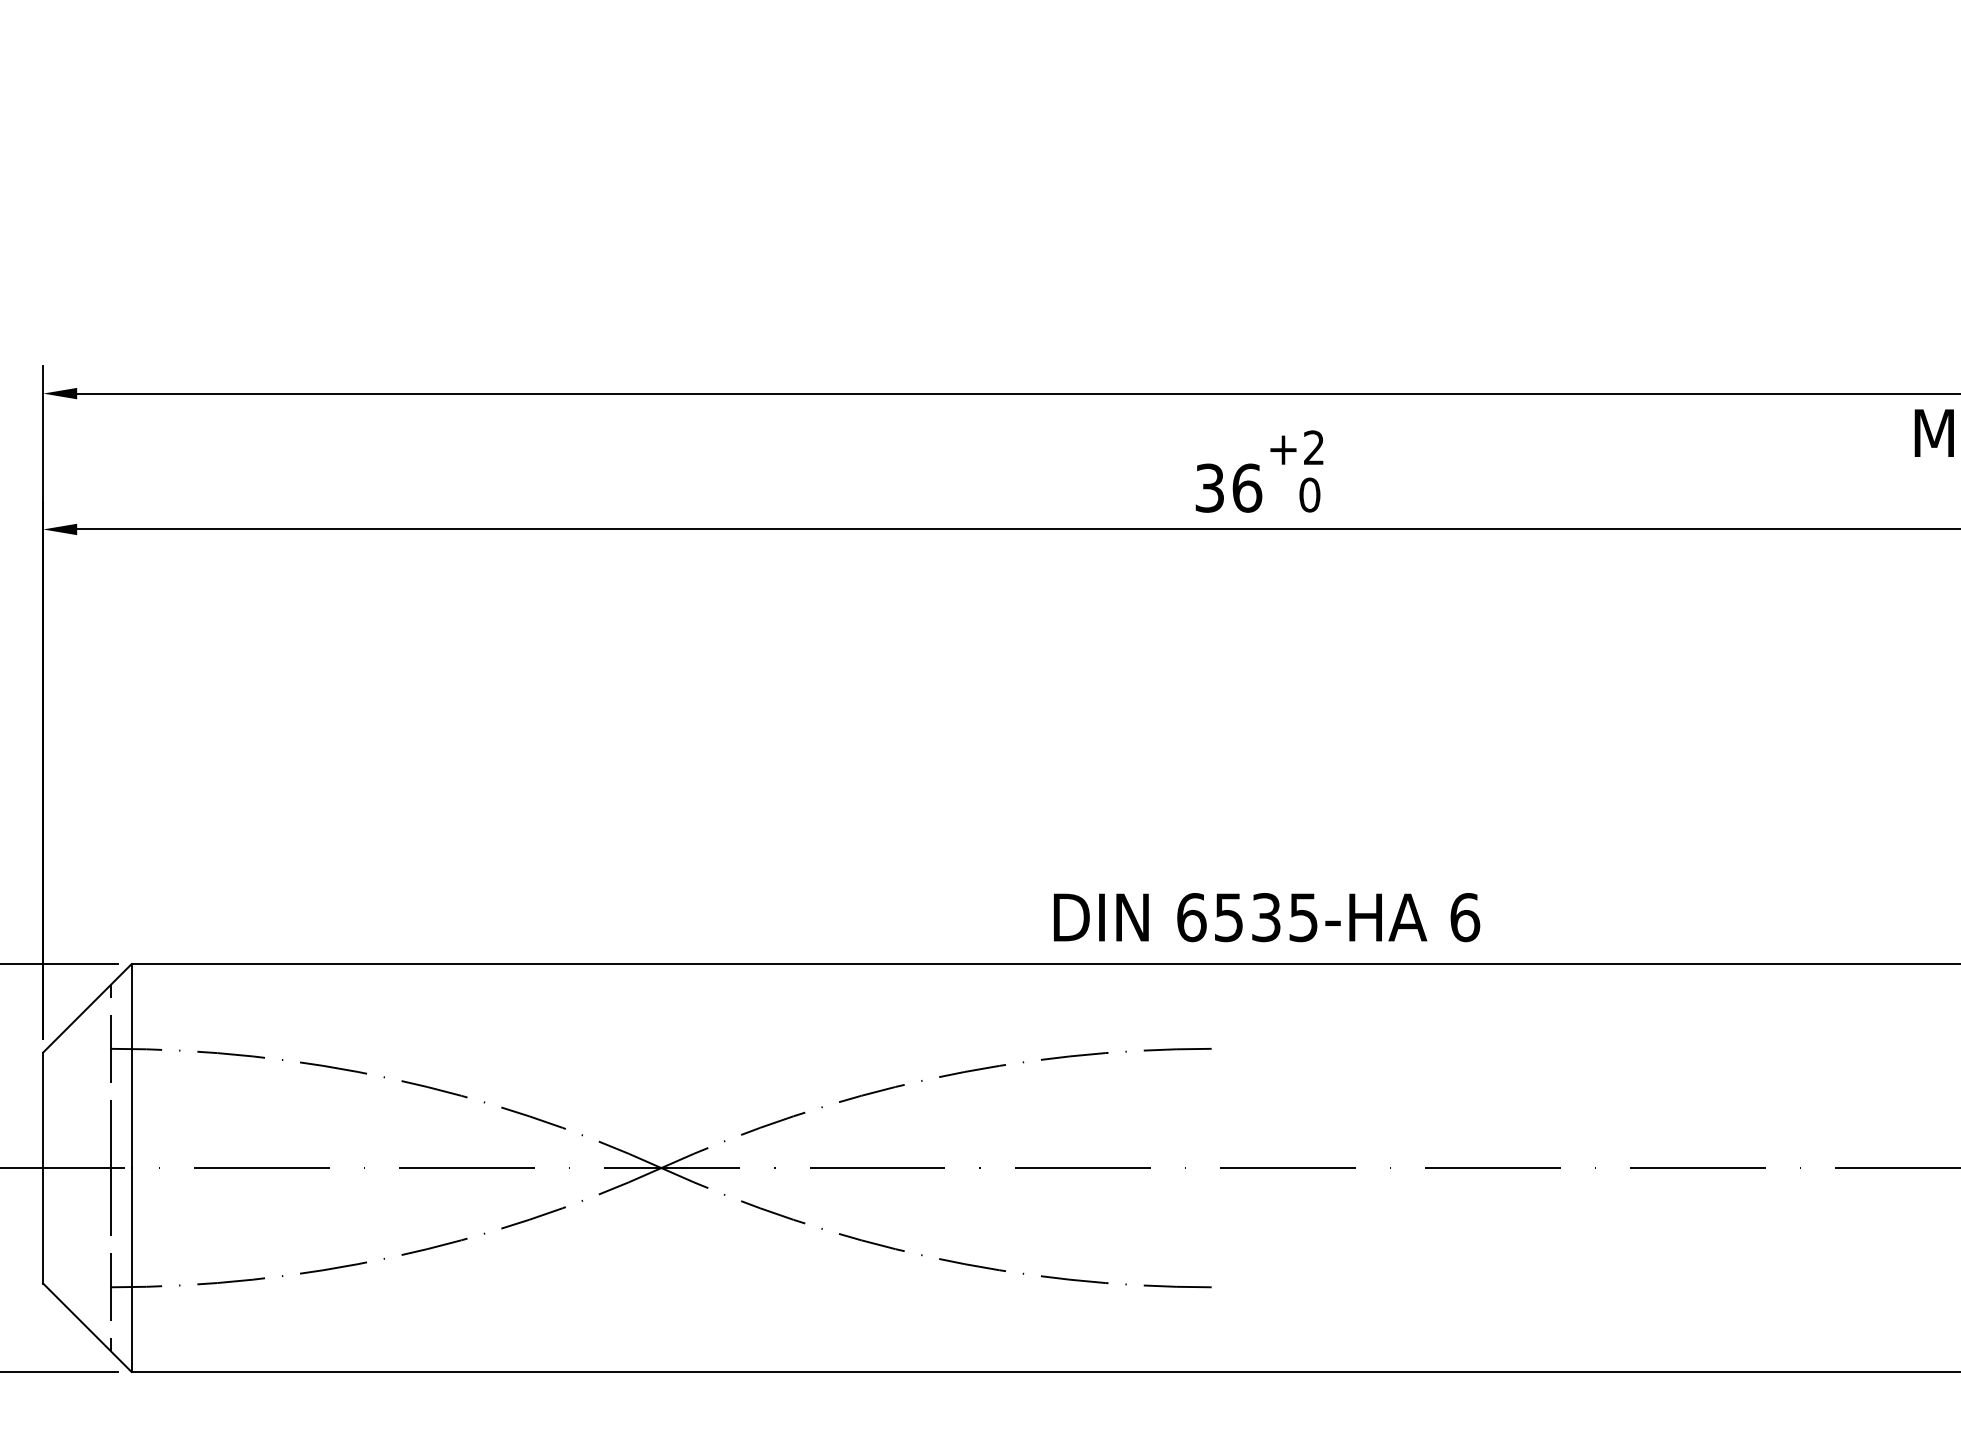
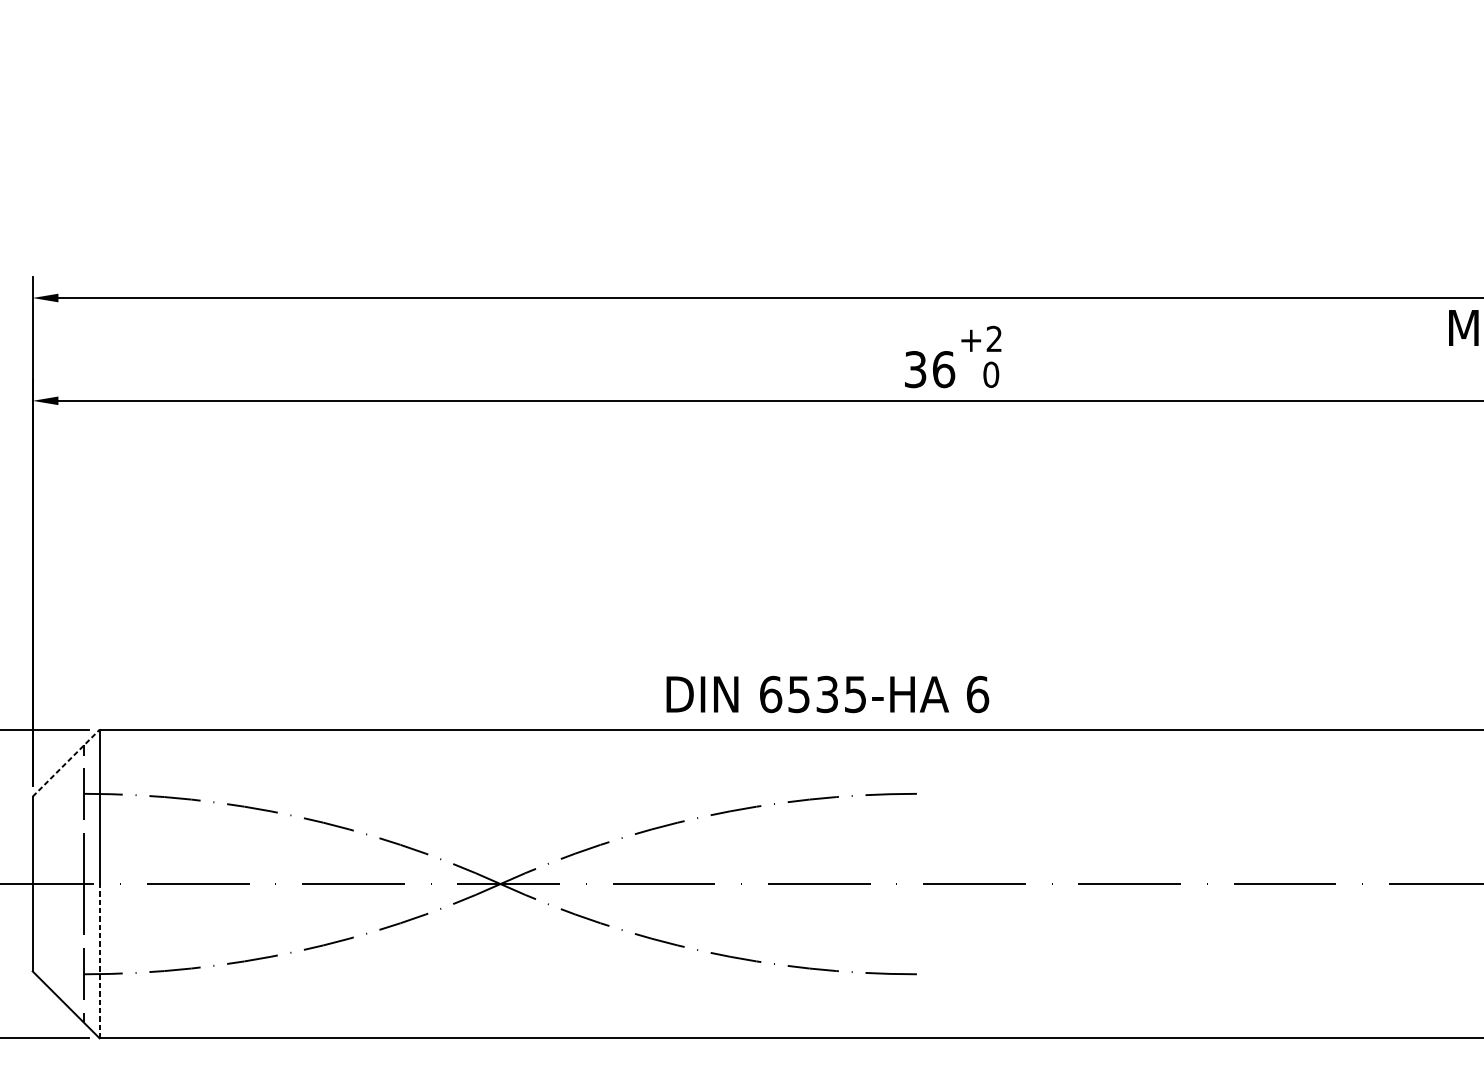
text: (1267, 917) -> (828, 694), moved
line: (87, 1008) -> (66, 763), solid -> dashed
line: (131, 1269) -> (99, 960), solid -> dashed

